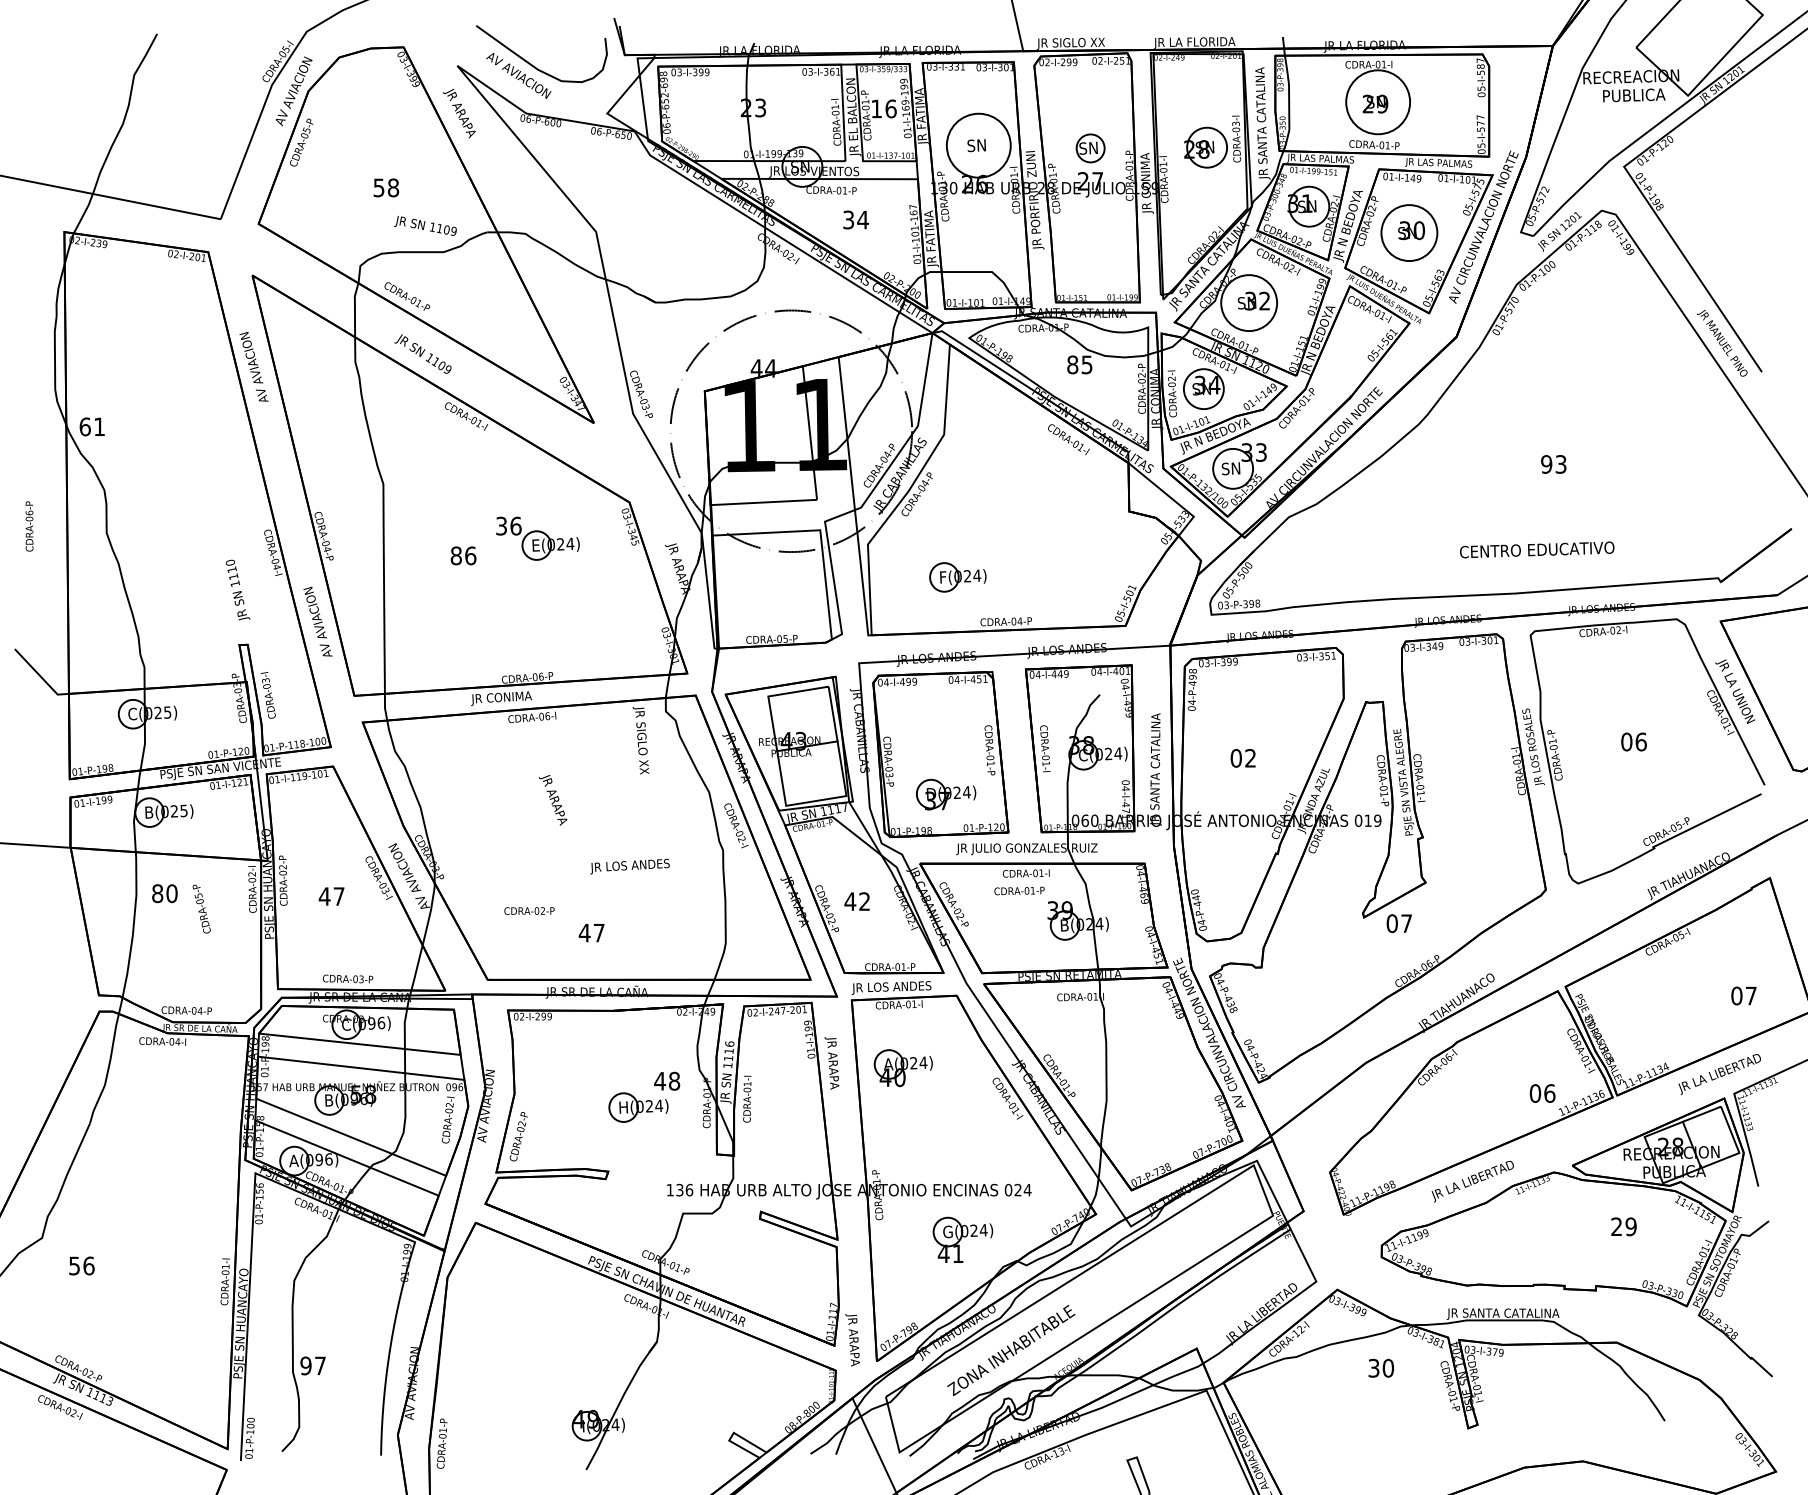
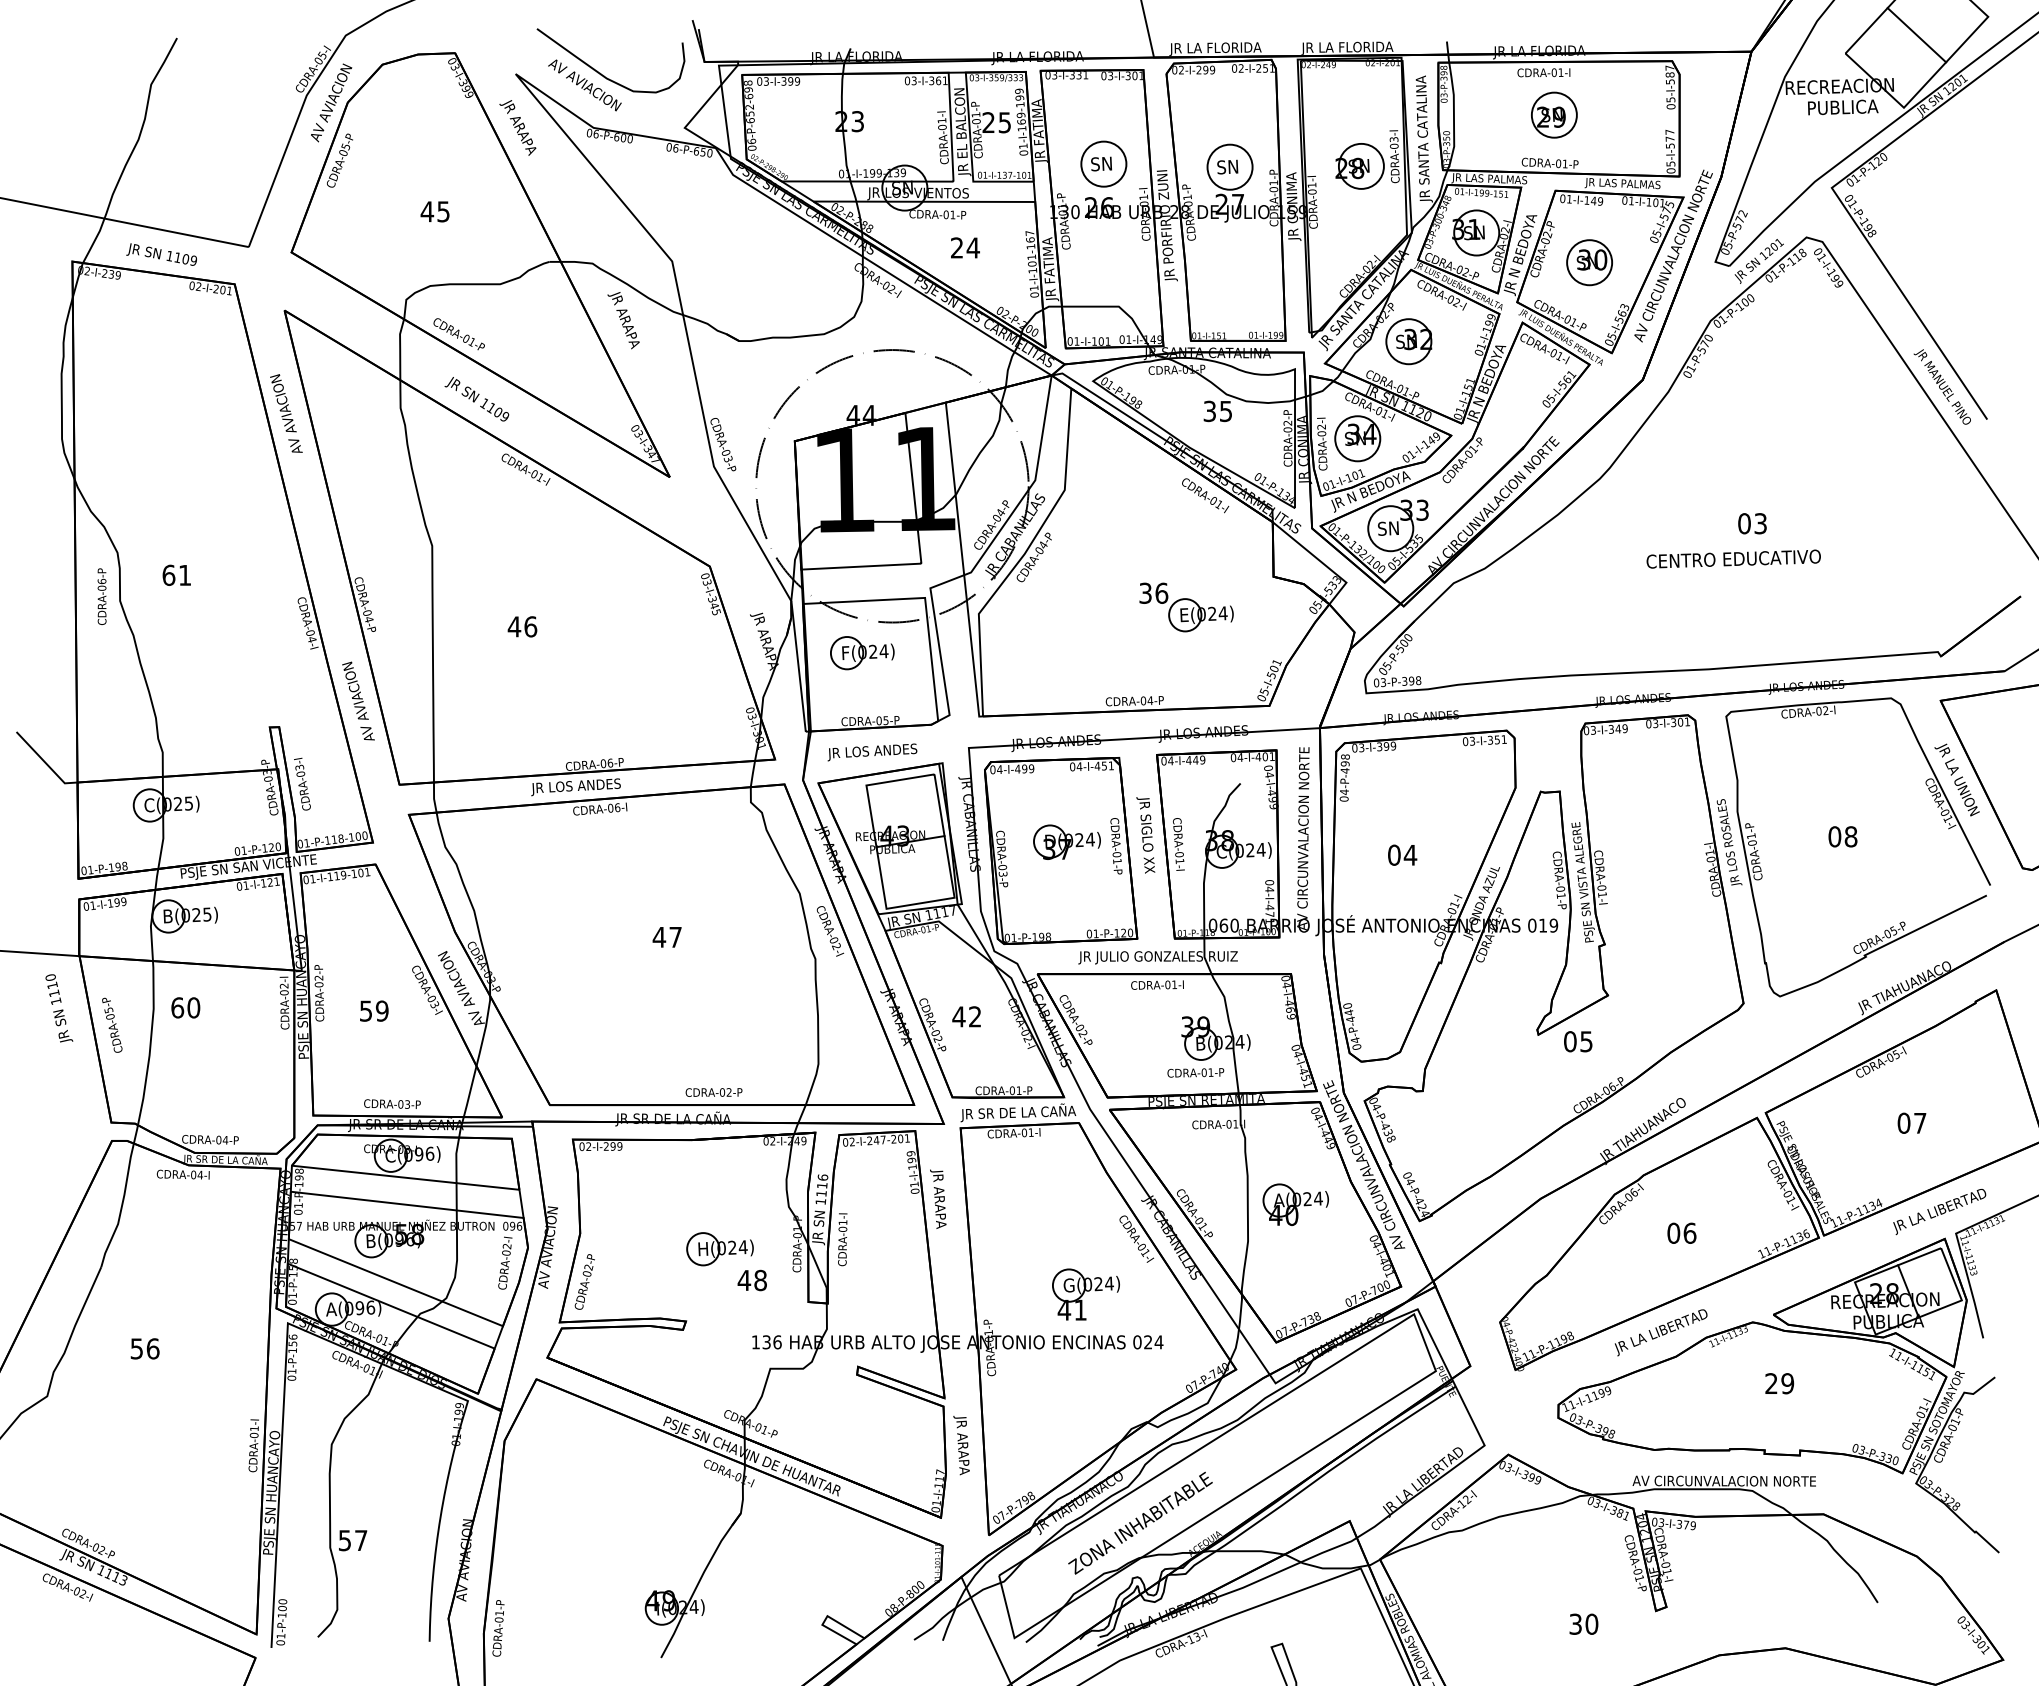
line: (1699, 31) -> (1916, 35), added
text: (1085, 42) -> (1224, 47), JR SIGLO XX -> JR LA FLORIDA
circle: (1377, 101) -> (1553, 114), size x0.62
text: (883, 108) -> (996, 122), 16 -> 25
circle: (978, 145) -> (1103, 163), size x0.62
circle: (1090, 147) -> (1229, 166), size x1.43
text: (385, 187) -> (434, 211), 58 -> 45
text: (849, 219) -> (957, 247), 34 -> 24
text: (425, 225) -> (161, 254), moved
circle: (1409, 232) -> (1589, 262), size x0.71
circle: (1248, 302) -> (1408, 341), size x0.71
text: (1072, 364) -> (1209, 411), 85 -> 35
text: (91, 426) -> (176, 574), moved
text: (1546, 464) -> (1744, 523), 93 -> 03
text: (29, 526) -> (101, 596), moved
part: (537, 538) -> (1186, 607), moved
text: (1536, 549) -> (1733, 558), moved
text: (456, 555) -> (514, 626), 86 -> 46
part: (958, 577) -> (862, 653), moved
text: (238, 590) -> (59, 1008), moved
text: (518, 696) -> (584, 785), JR CONIMA -> JR LOS ANDES
text: (640, 740) -> (1145, 835), moved
text: (1640, 741) -> (1850, 836), 06 -> 08
text: (1155, 744) -> (1303, 839), JR SANTA CATALINA -> AV CIRCUNVALACION NORTE
text: (1250, 757) -> (1410, 854), 02 -> 04
part: (945, 794) -> (1066, 841), moved
text: (552, 800) -> (623, 320), moved
text: (630, 866) -> (872, 752), moved
text: (1019, 890) -> (1195, 1072), moved
text: (157, 893) -> (177, 1007), 80 -> 60
text: (331, 895) -> (373, 1010), 47 -> 59
text: (201, 908) -> (112, 1024), moved
text: (529, 911) -> (713, 1092), moved
text: (1406, 923) -> (1586, 1041), 07 -> 05
text: (591, 933) -> (666, 937), moved
text: (911, 984) -> (1027, 1110), JR LOS ANDES -> JR SR DE LA CAÑA
text: (1743, 995) -> (1911, 1122), moved
part: (903, 1067) -> (1295, 1204), moved
text: (666, 1081) -> (751, 1280), moved
text: (1542, 1092) -> (1681, 1232), moved
text: (1623, 1226) -> (1779, 1383), moved
part: (962, 1239) -> (1085, 1294), moved
text: (81, 1265) -> (144, 1348), moved
text: (1528, 1313) -> (1723, 1481), JR SANTA CATALINA -> AV CIRCUNVALACION NORTE
text: (852, 1340) -> (961, 1445), moved
text: (305, 1365) -> (344, 1540), 97 -> 57
text: (1380, 1367) -> (1583, 1623), moved

